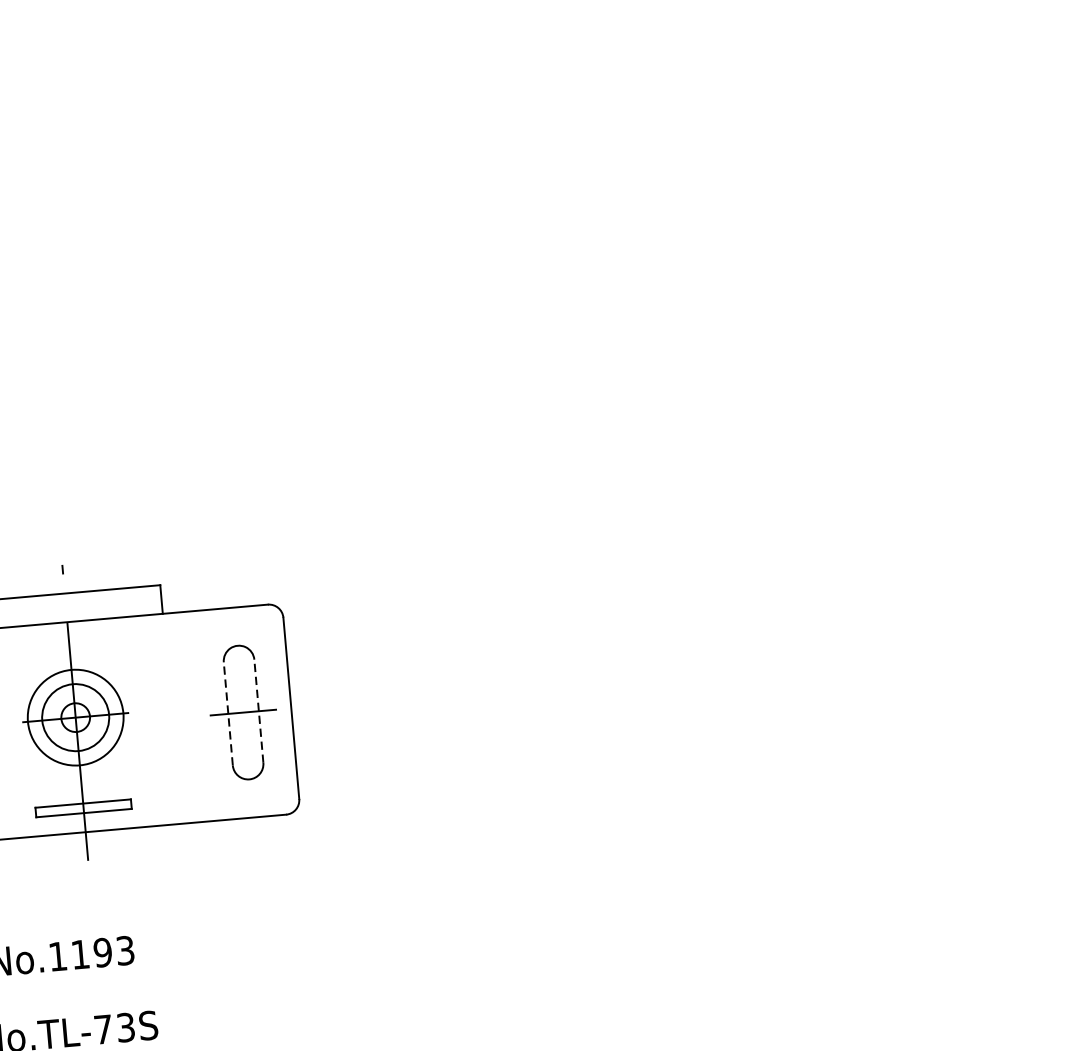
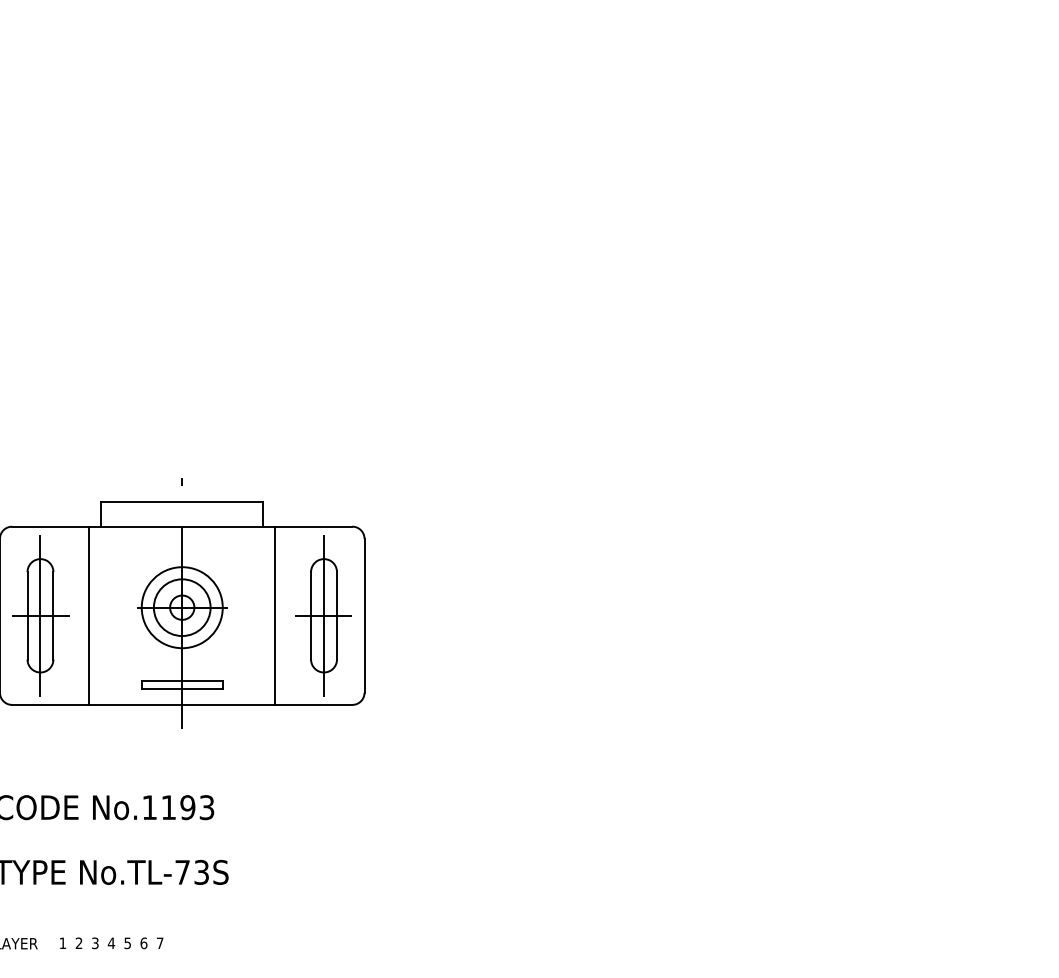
line: (259, 710) -> (337, 615), dashed -> solid
line: (244, 712) -> (324, 615), added
line: (228, 713) -> (311, 615), dashed -> solid
line: (186, 717) -> (275, 615), added

